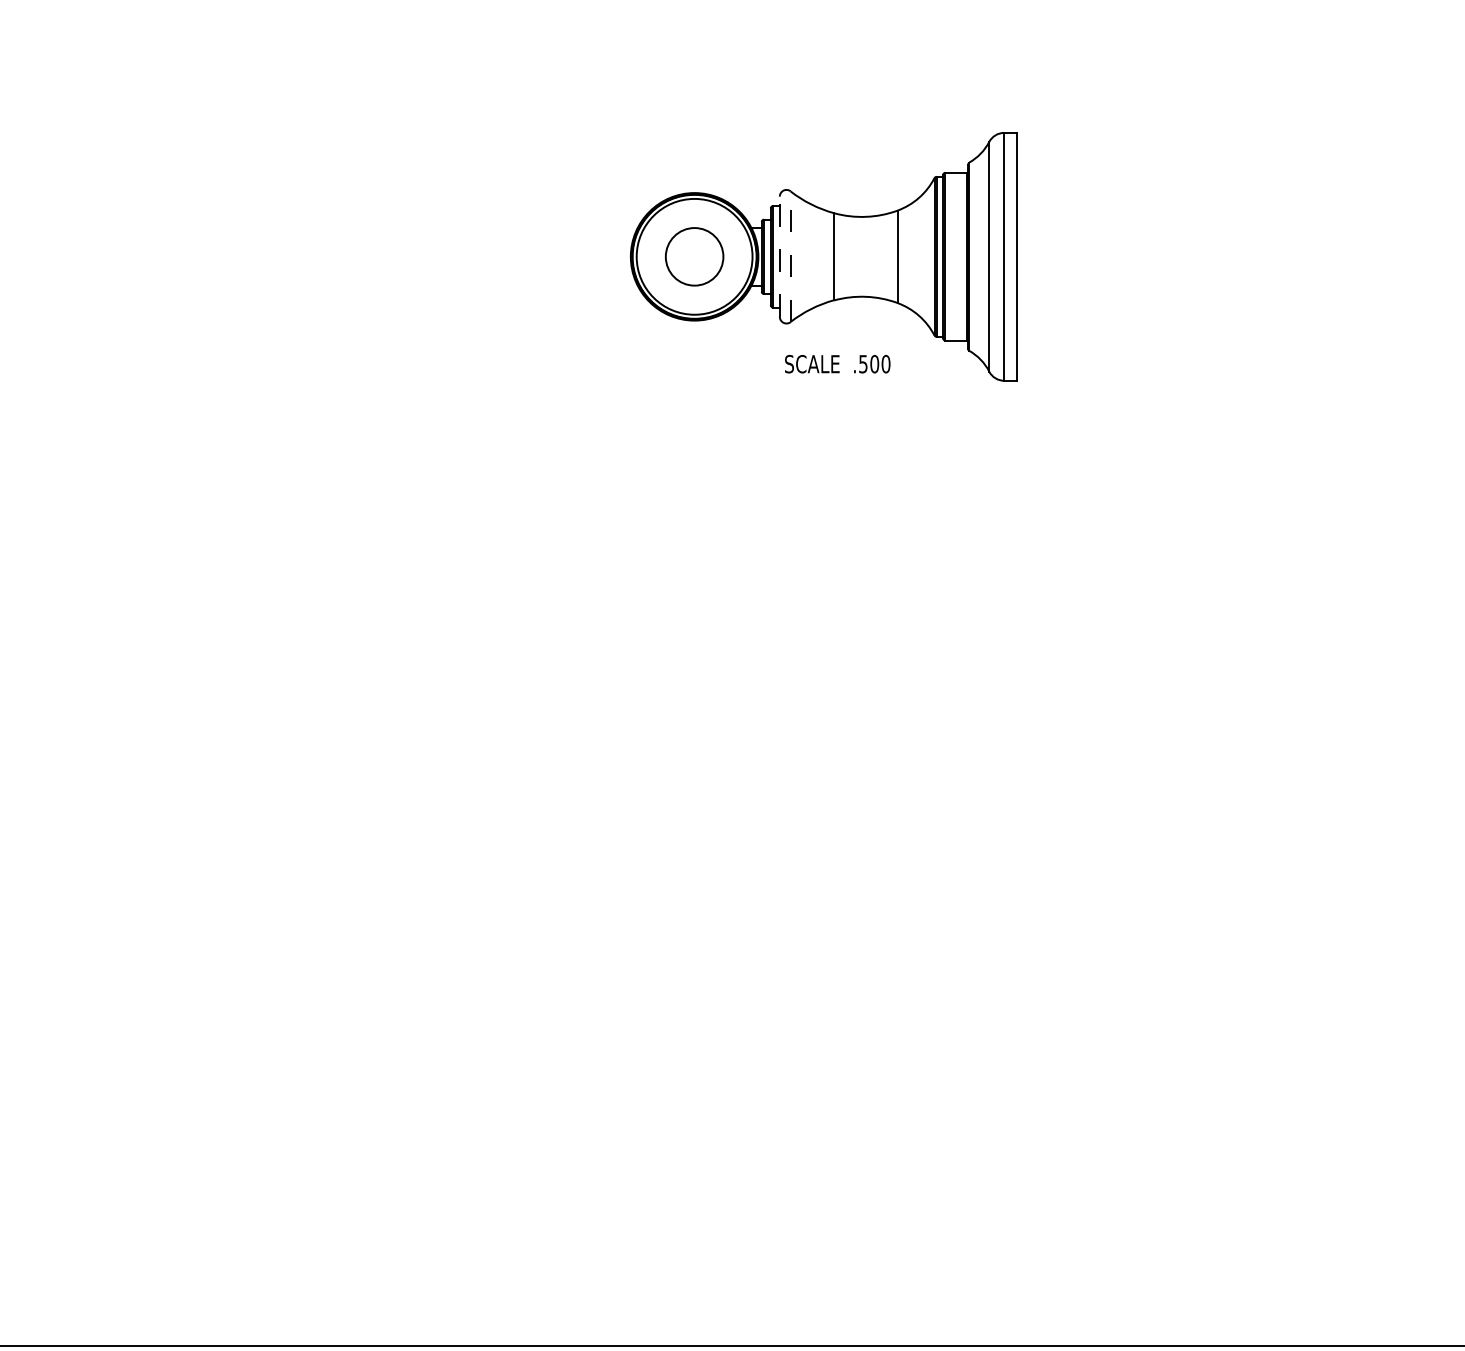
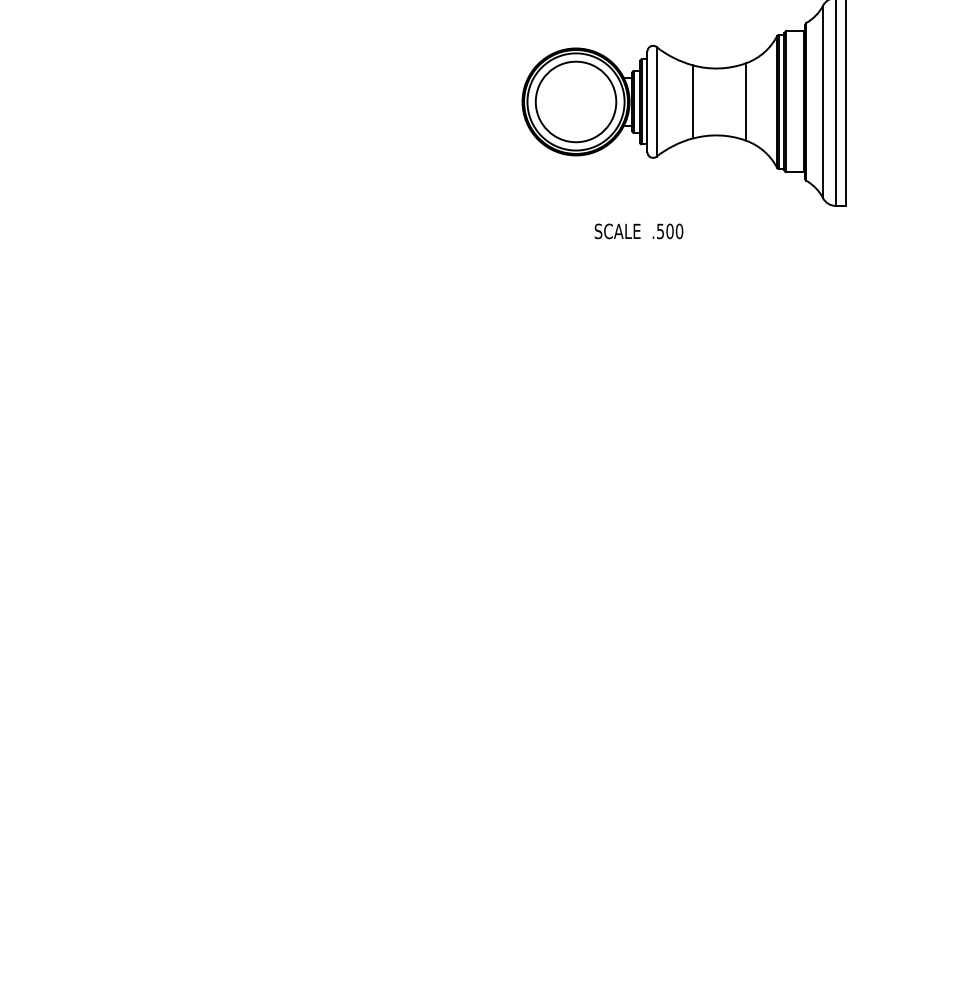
circle: (694, 256) -> (575, 101), size x1.67
line: (779, 256) -> (647, 101), dashed -> solid
line: (790, 256) -> (656, 101), dashed -> solid
text: (837, 364) -> (638, 231), moved

